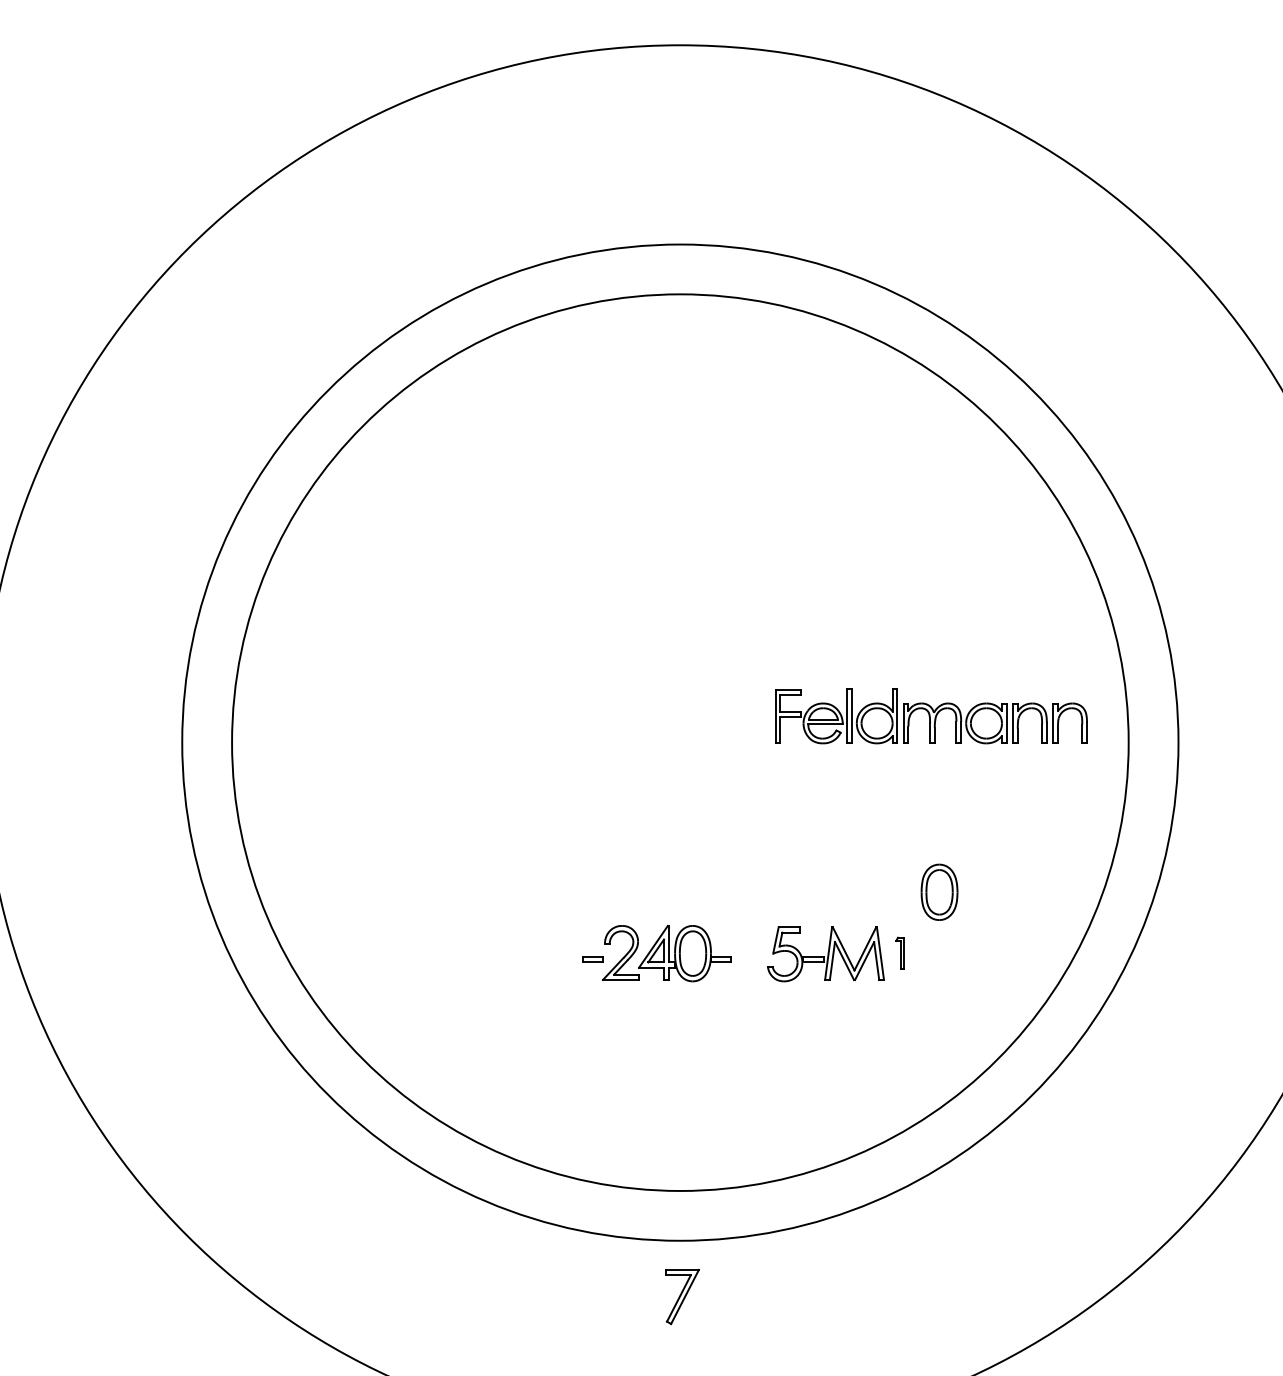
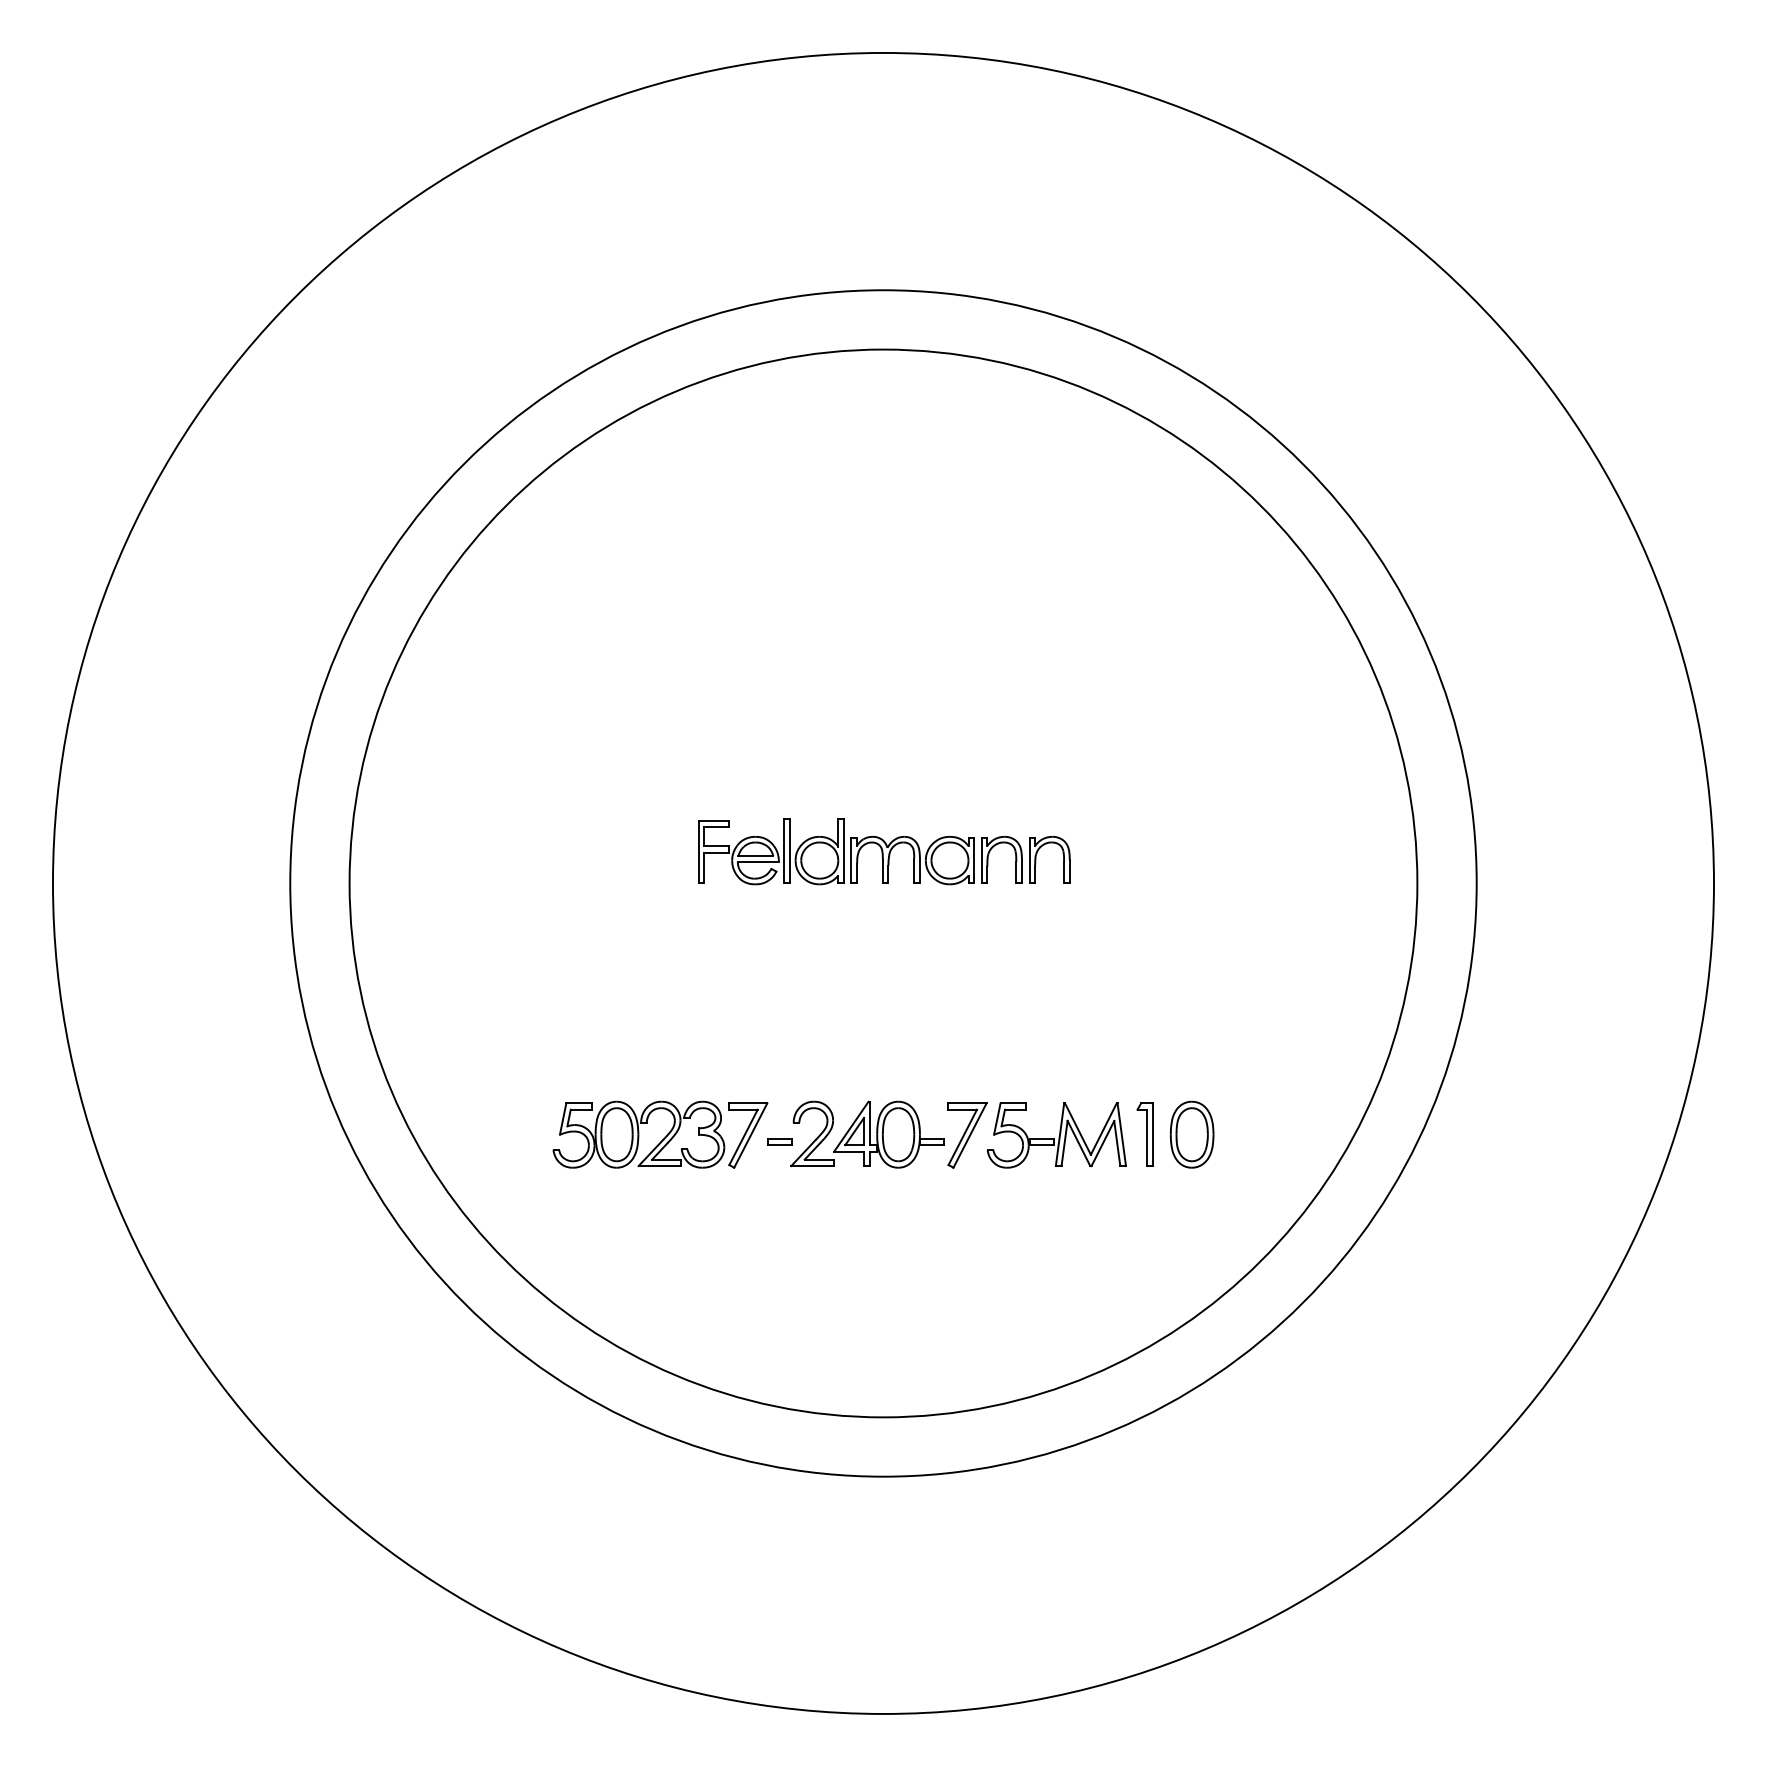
part: (931, 715) -> (884, 851), moved
part: (939, 892) -> (1192, 1134), moved
part: (493, 953) -> (660, 1134), added
part: (899, 953) -> (1144, 1134), size x1.67
part: (682, 1296) -> (967, 1135), moved

